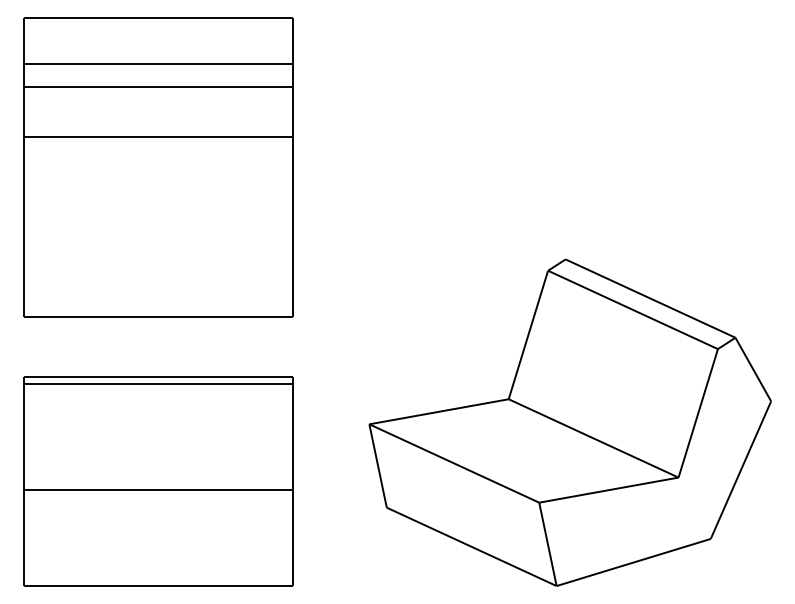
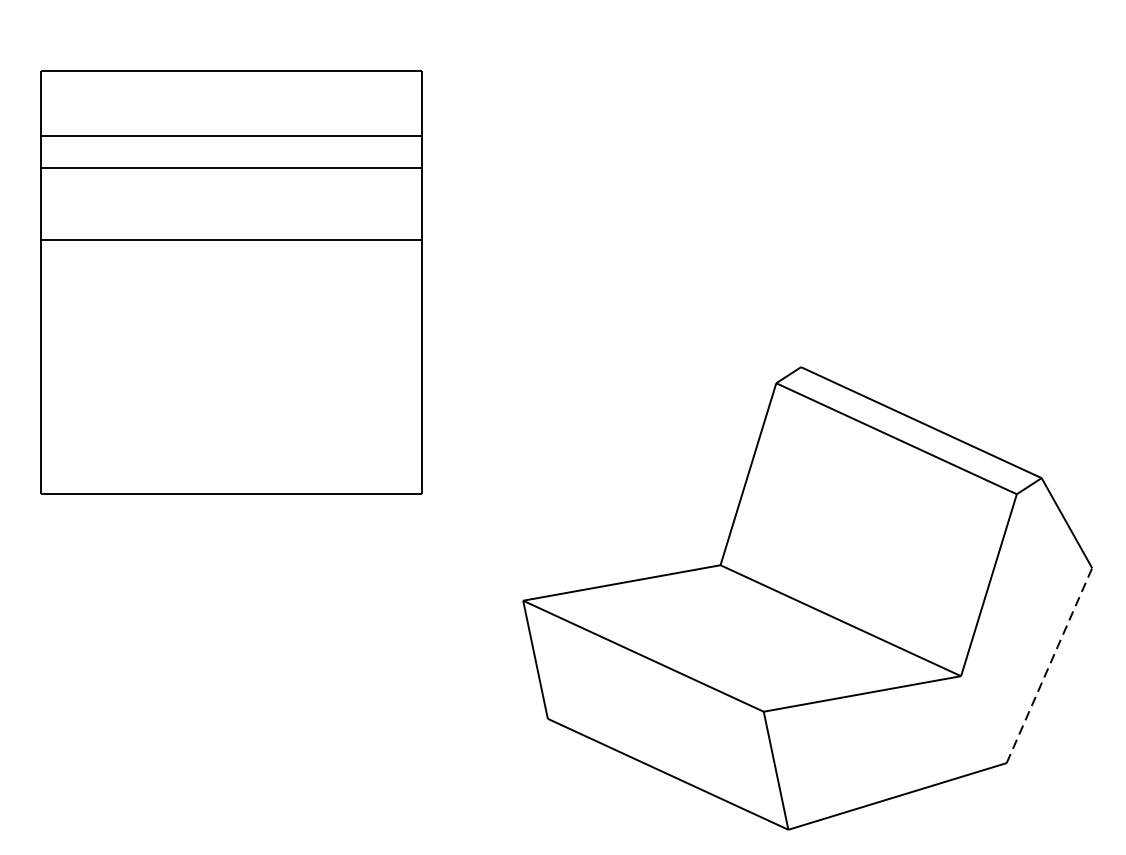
part: (158, 167) -> (231, 282), moved
line: (741, 469) -> (1050, 664), solid -> dashed
part: (158, 481) -> (224, 681), removed

